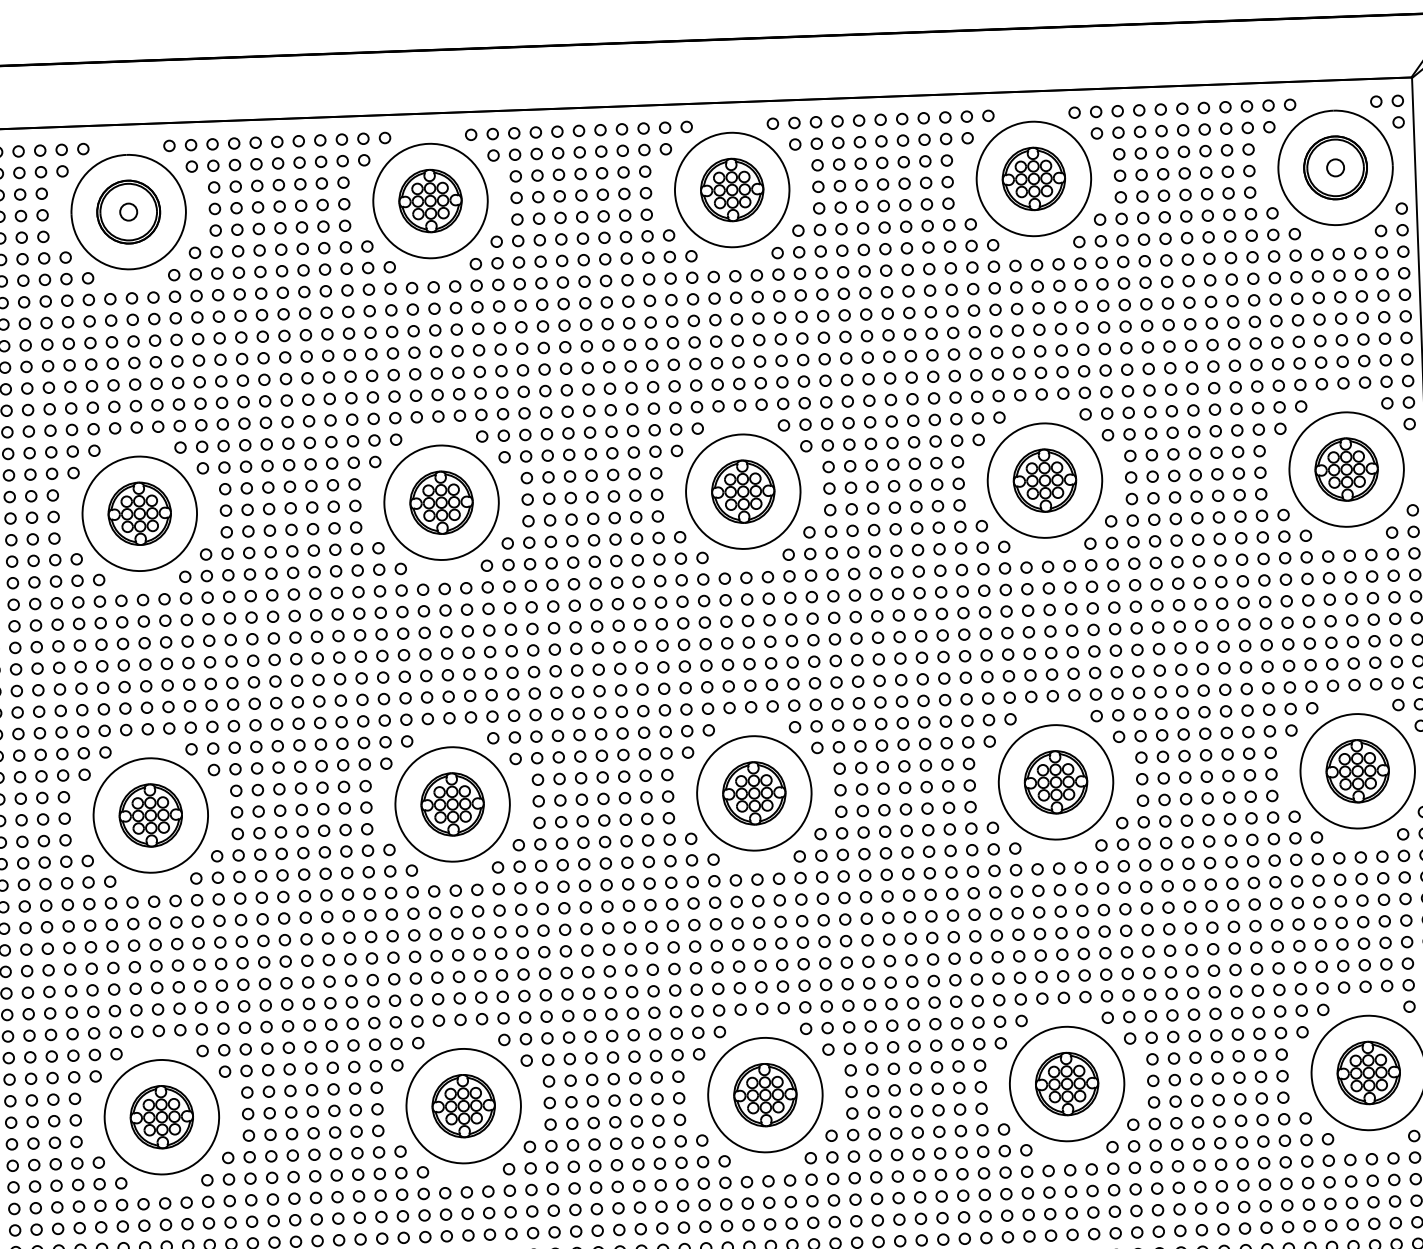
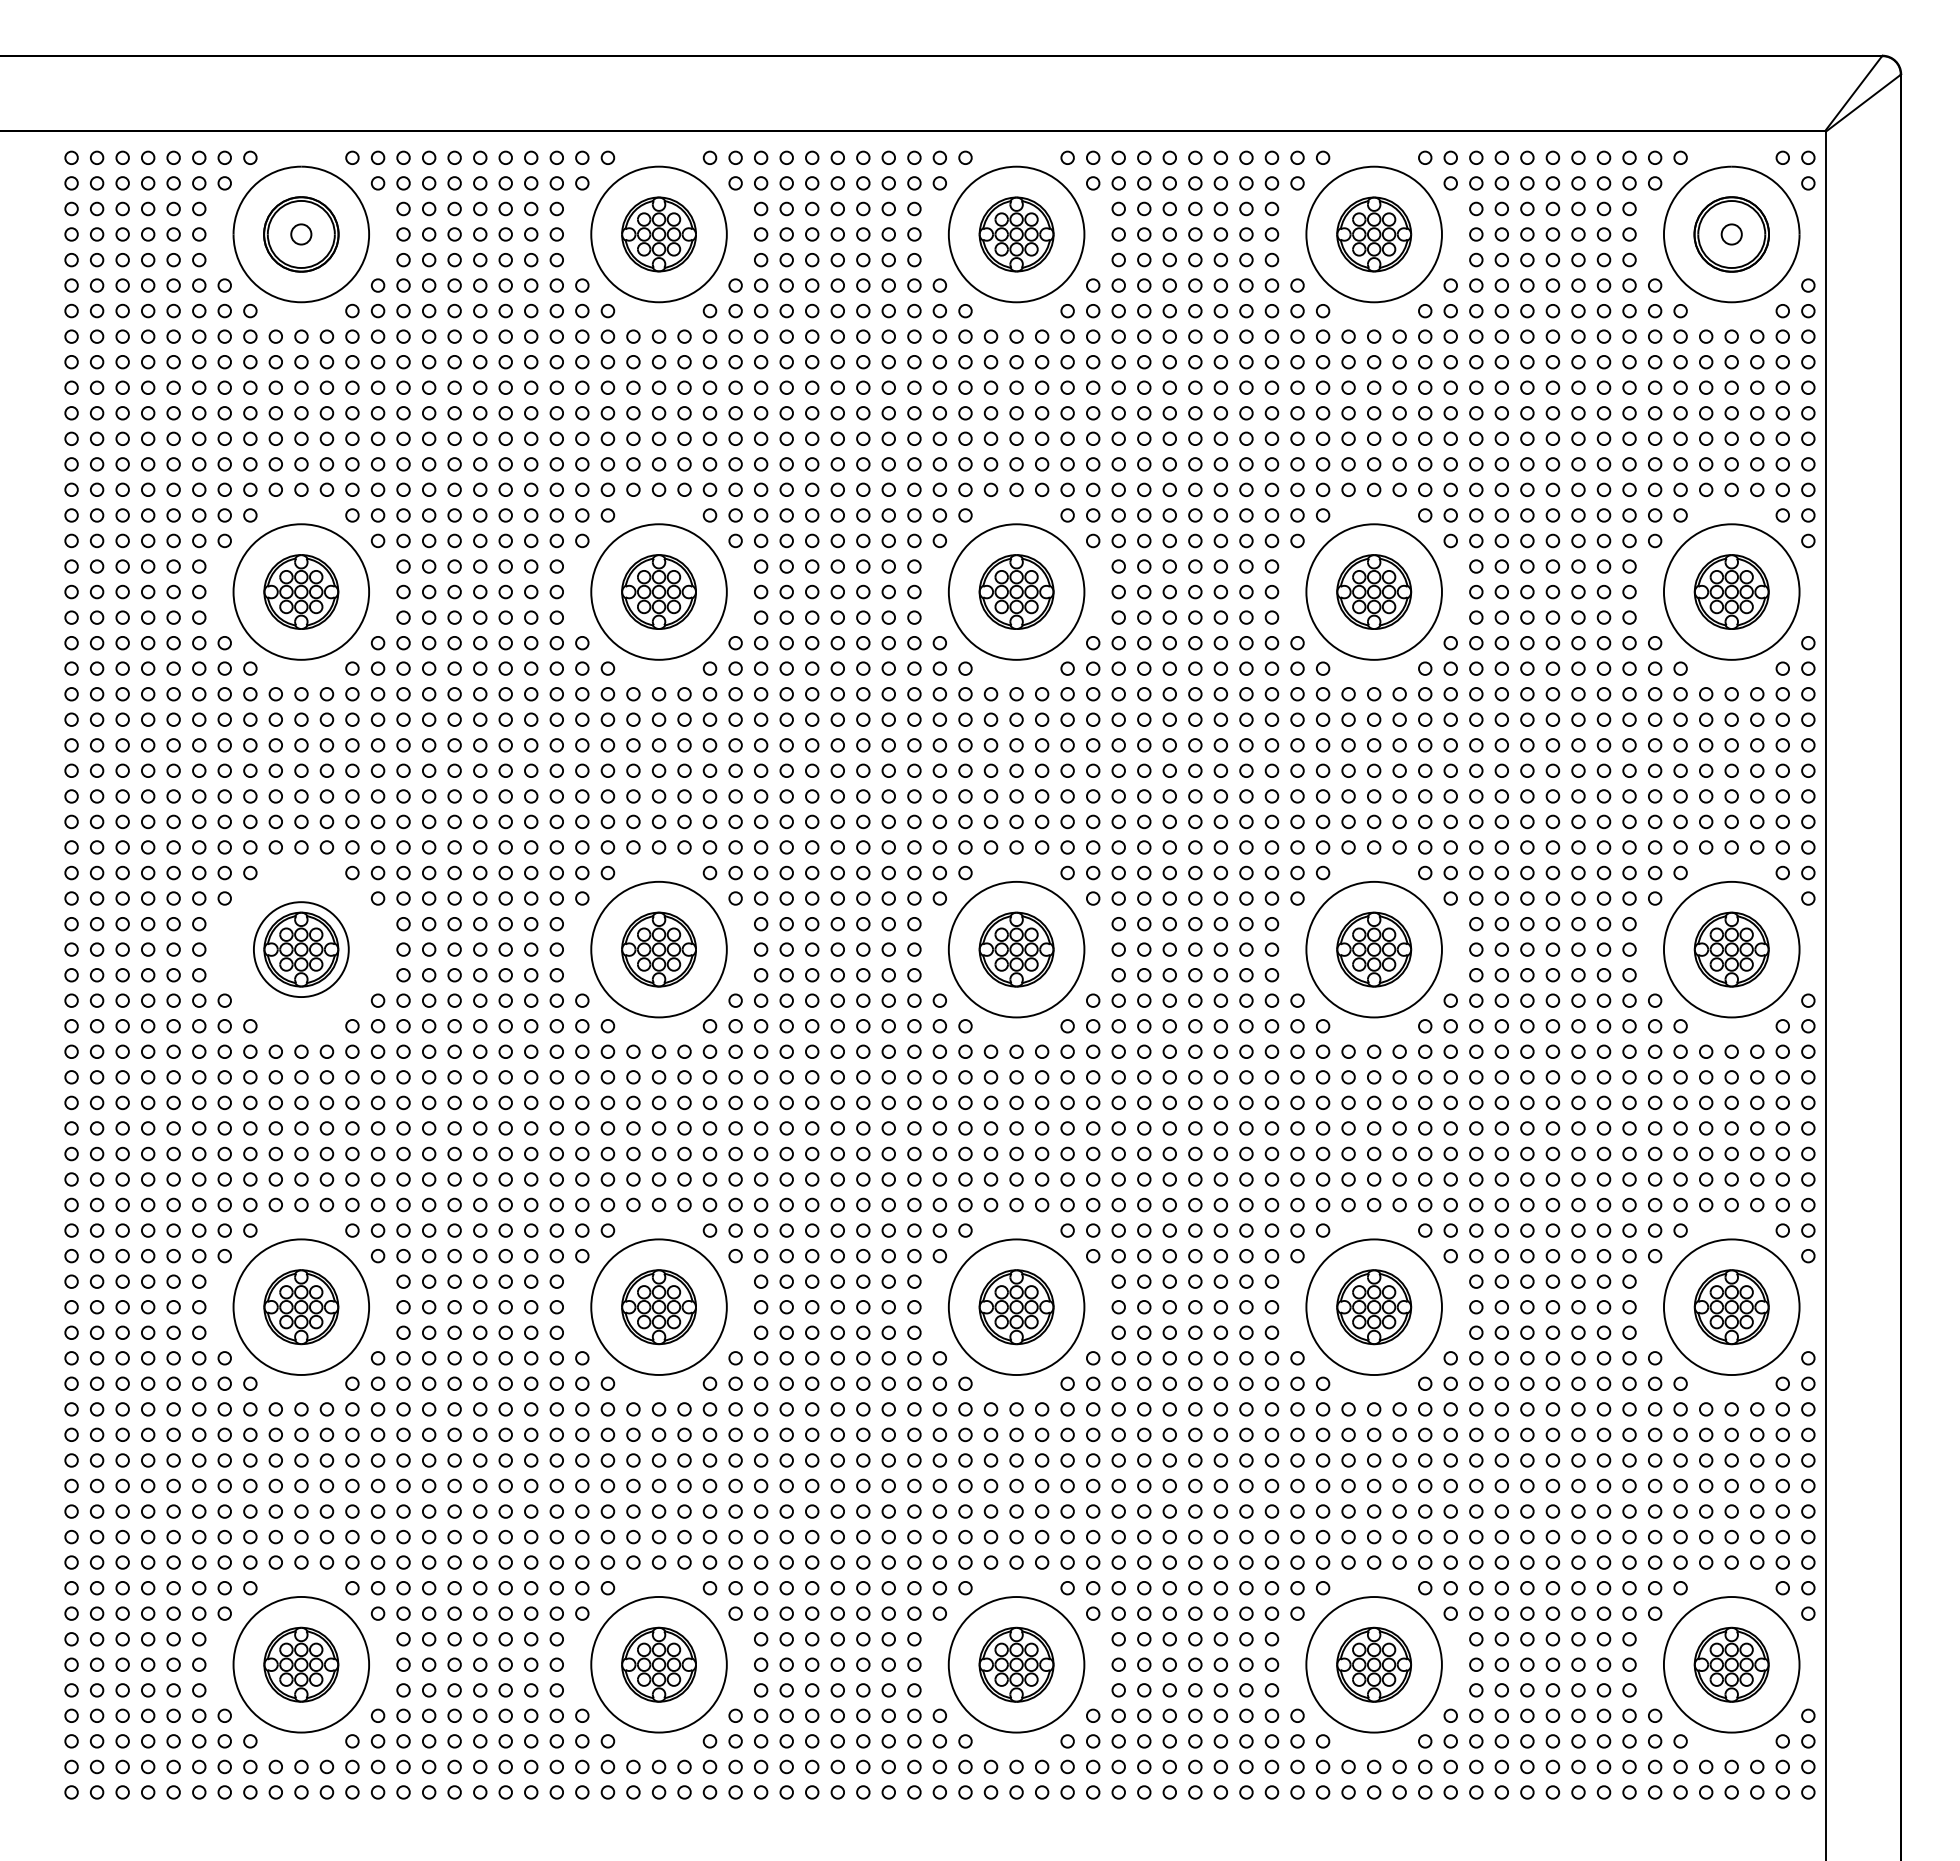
circle: (150, 815) -> (301, 949), size x0.7

